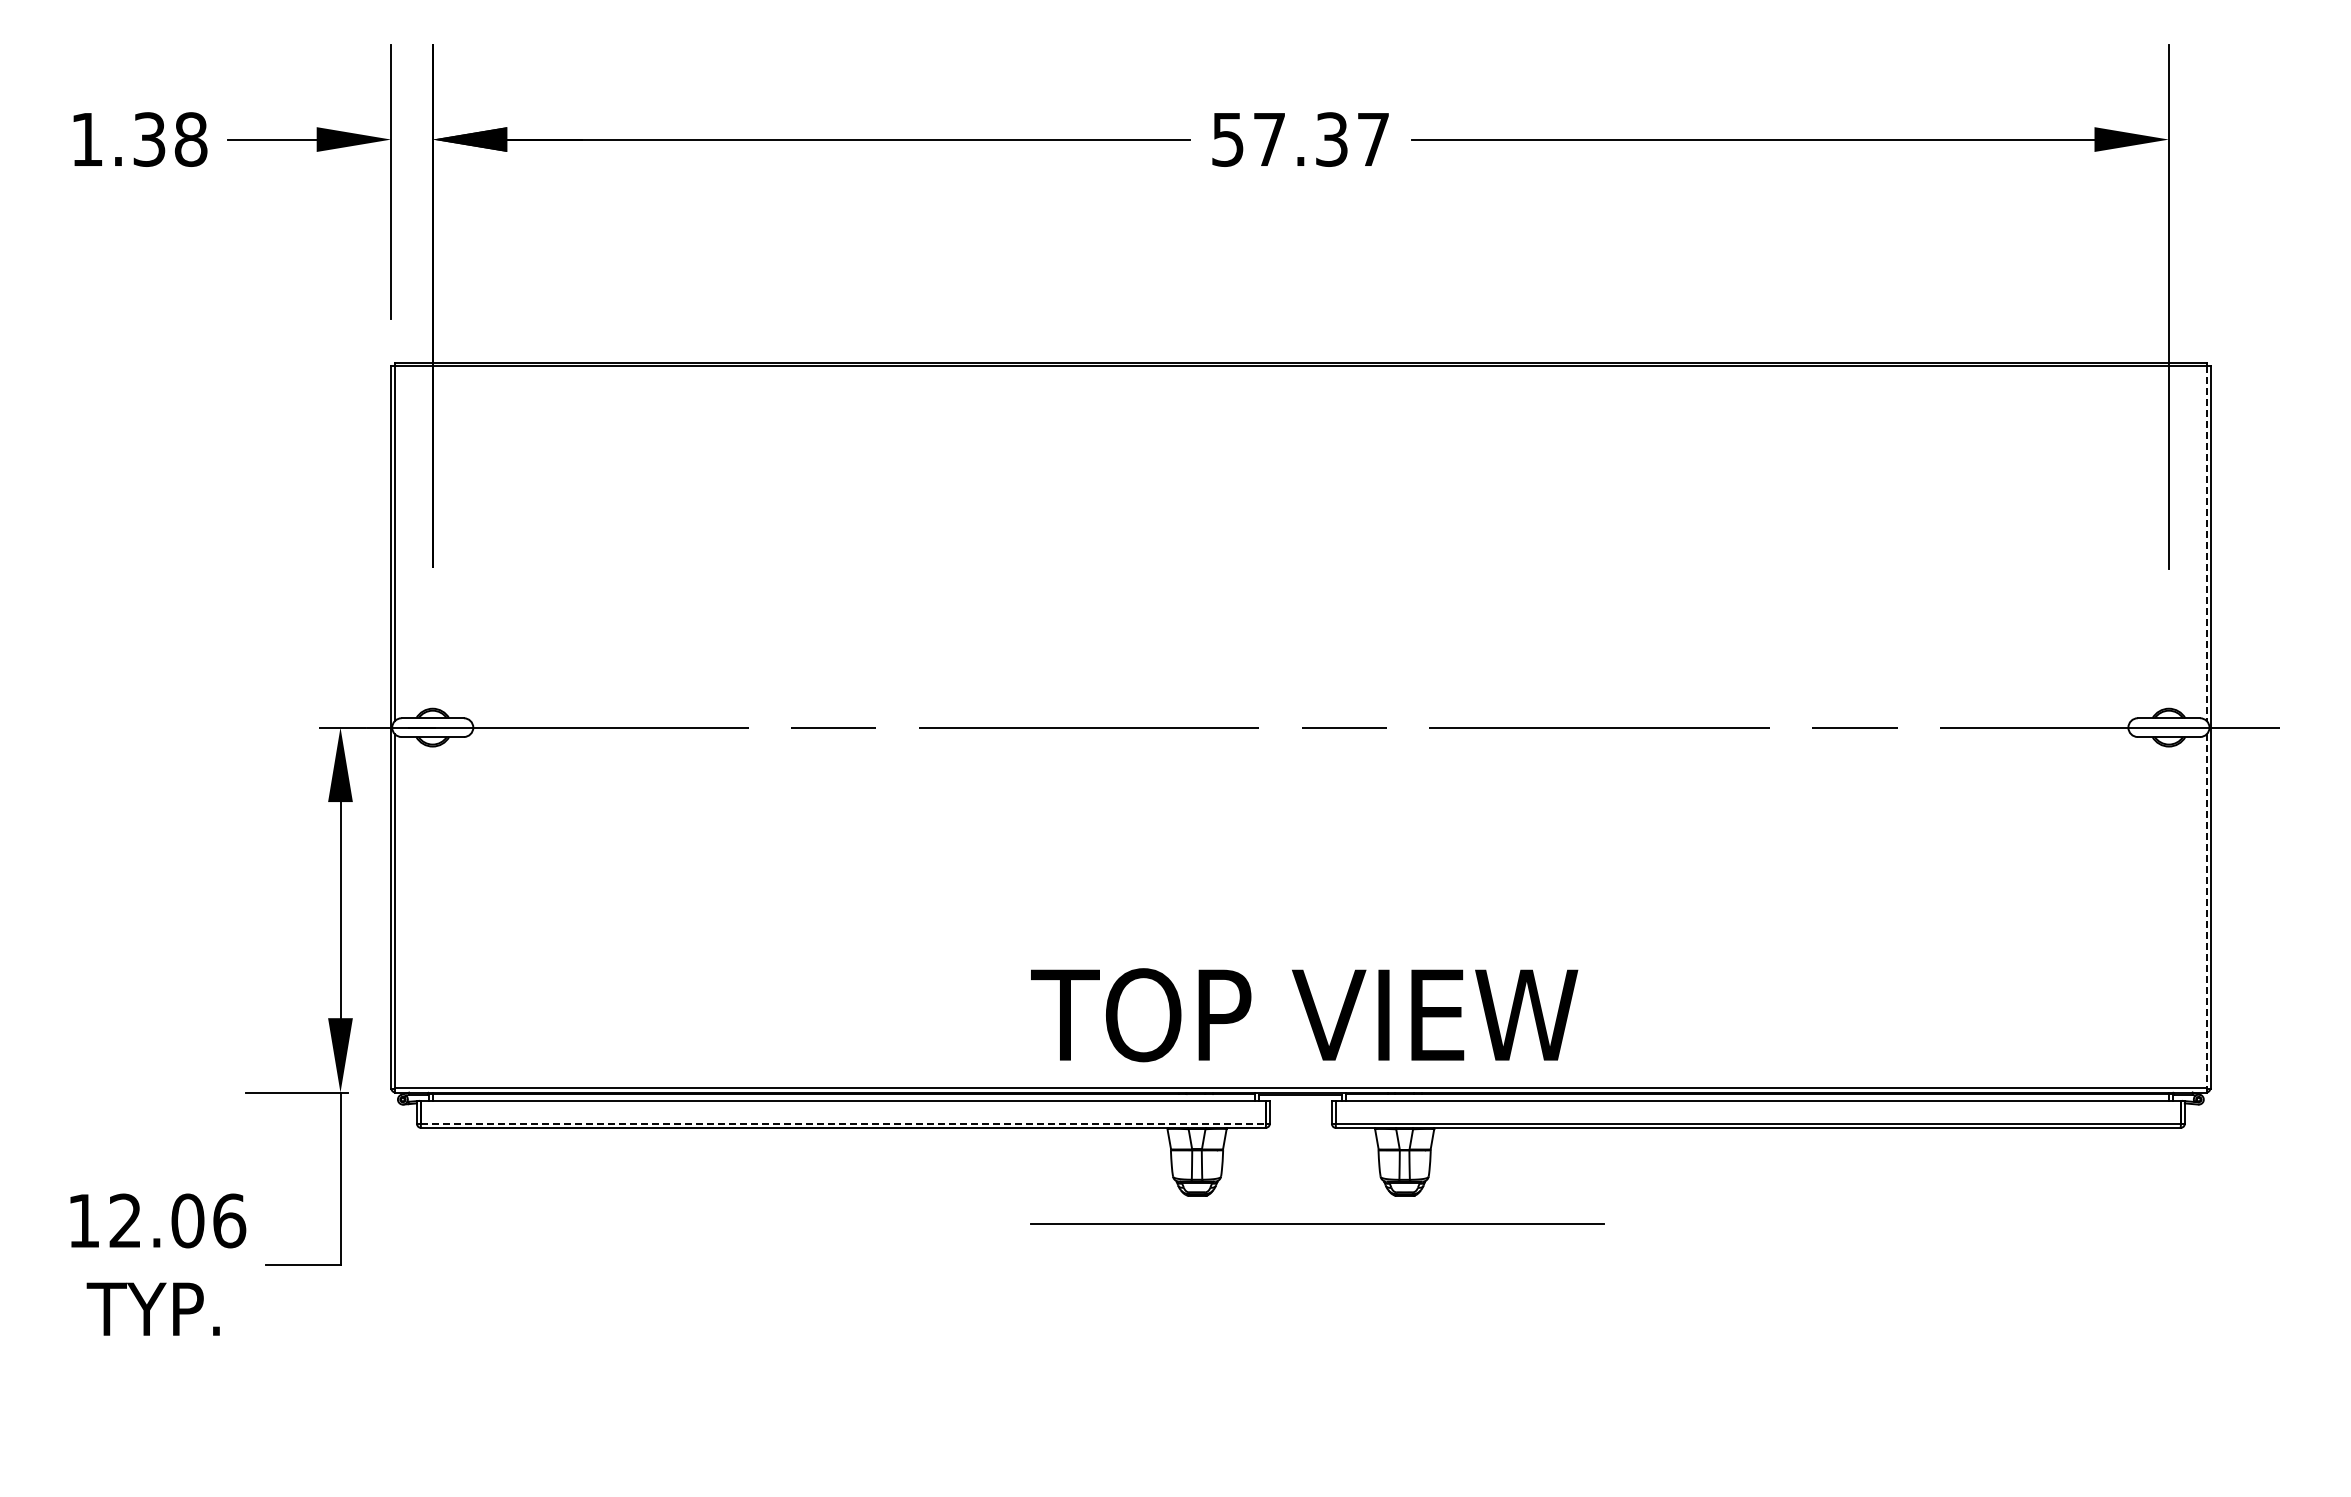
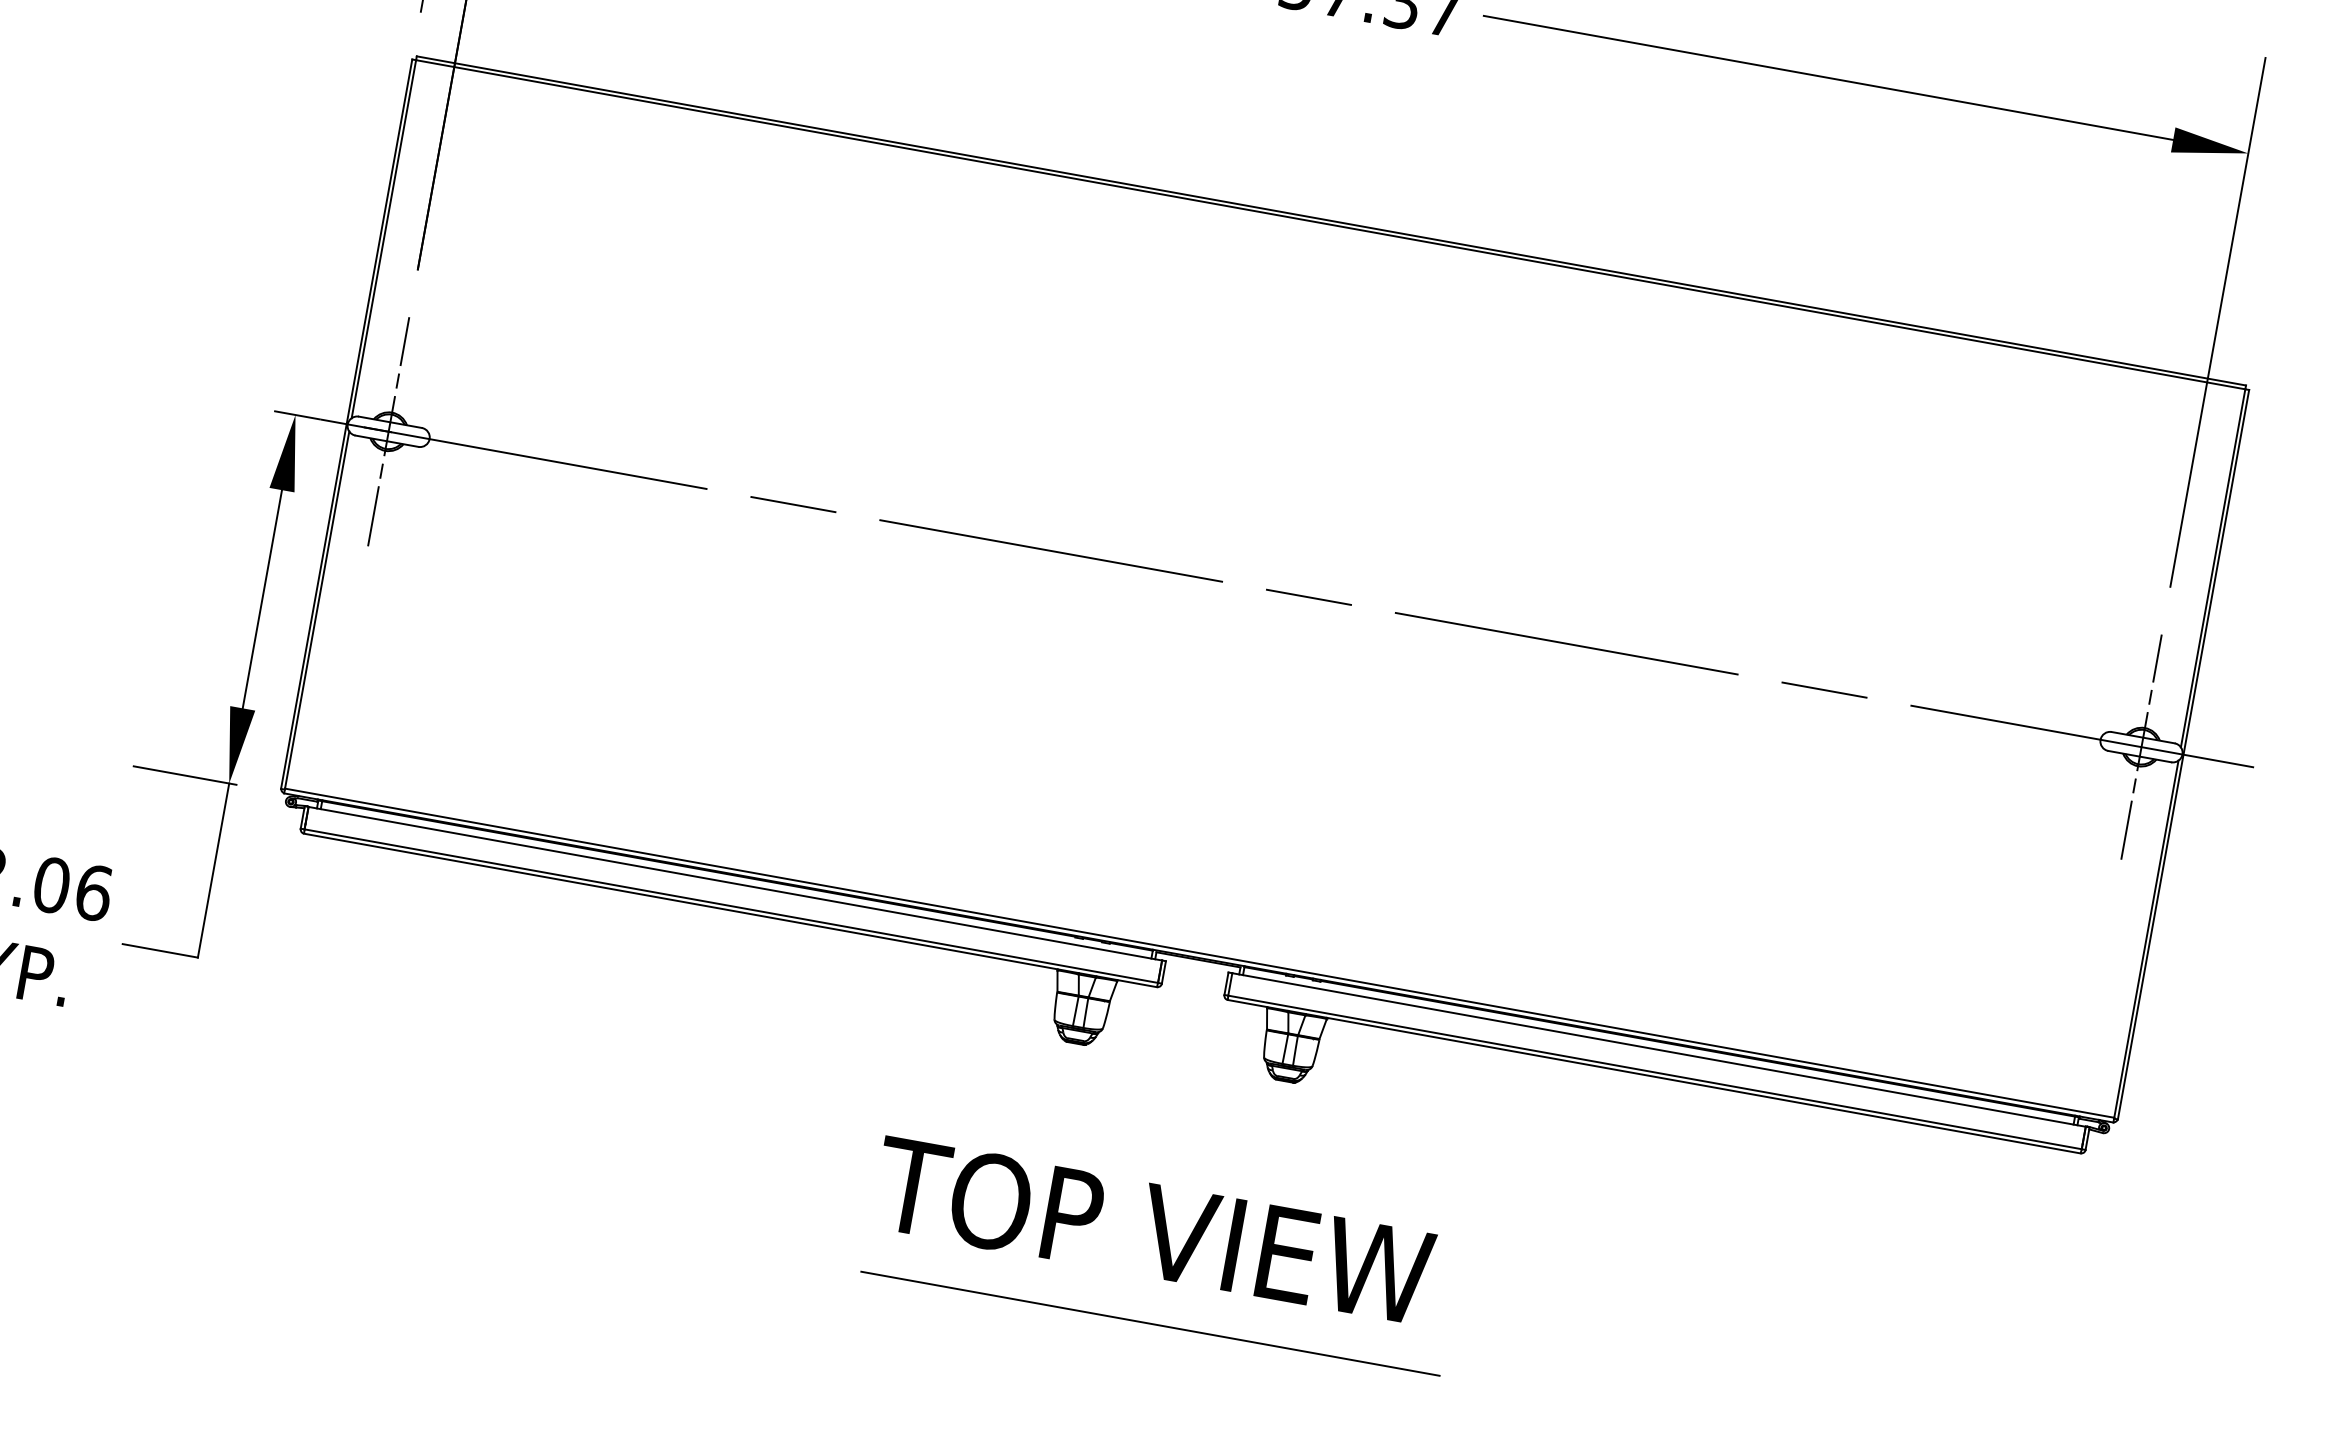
line: (2206, 544) -> (2212, 569), dashed -> solid
line: (432, 727) -> (388, 431), added
line: (2168, 727) -> (2141, 746), added
line: (2206, 911) -> (2146, 939), dashed -> solid
text: (1304, 1015) -> (1153, 1231), moved
line: (843, 1123) -> (731, 906), dashed -> solid
line: (1317, 1223) -> (1150, 1323), moved

